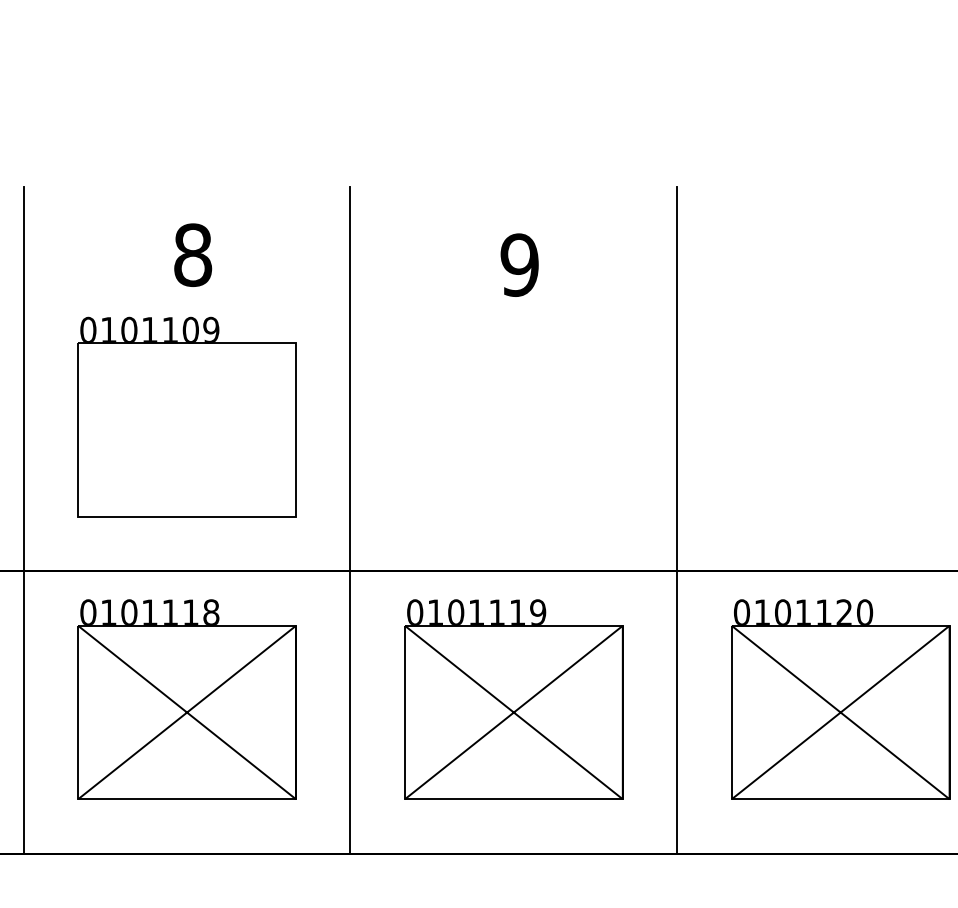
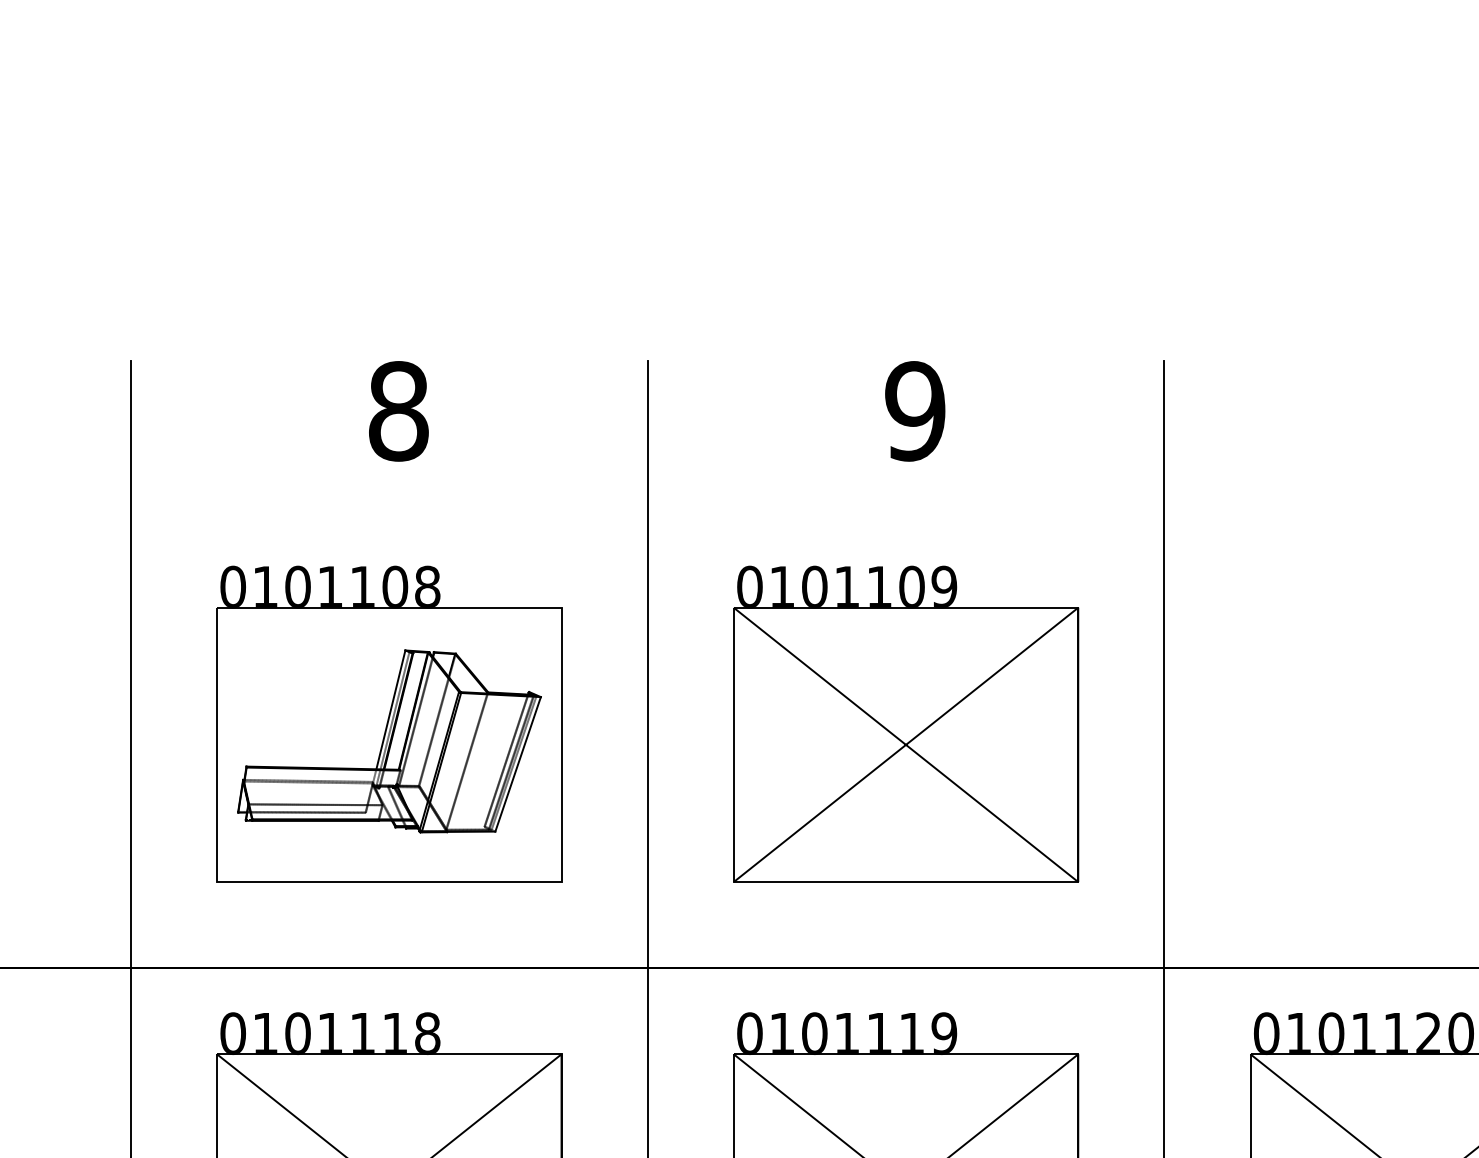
text: (193, 254) -> (399, 410), moved
text: (519, 264) -> (914, 410), moved
text: (211, 329) -> (427, 585), 0101109 -> 0101108
part: (513, 416) -> (905, 723), added
part: (187, 427) -> (389, 740), added

